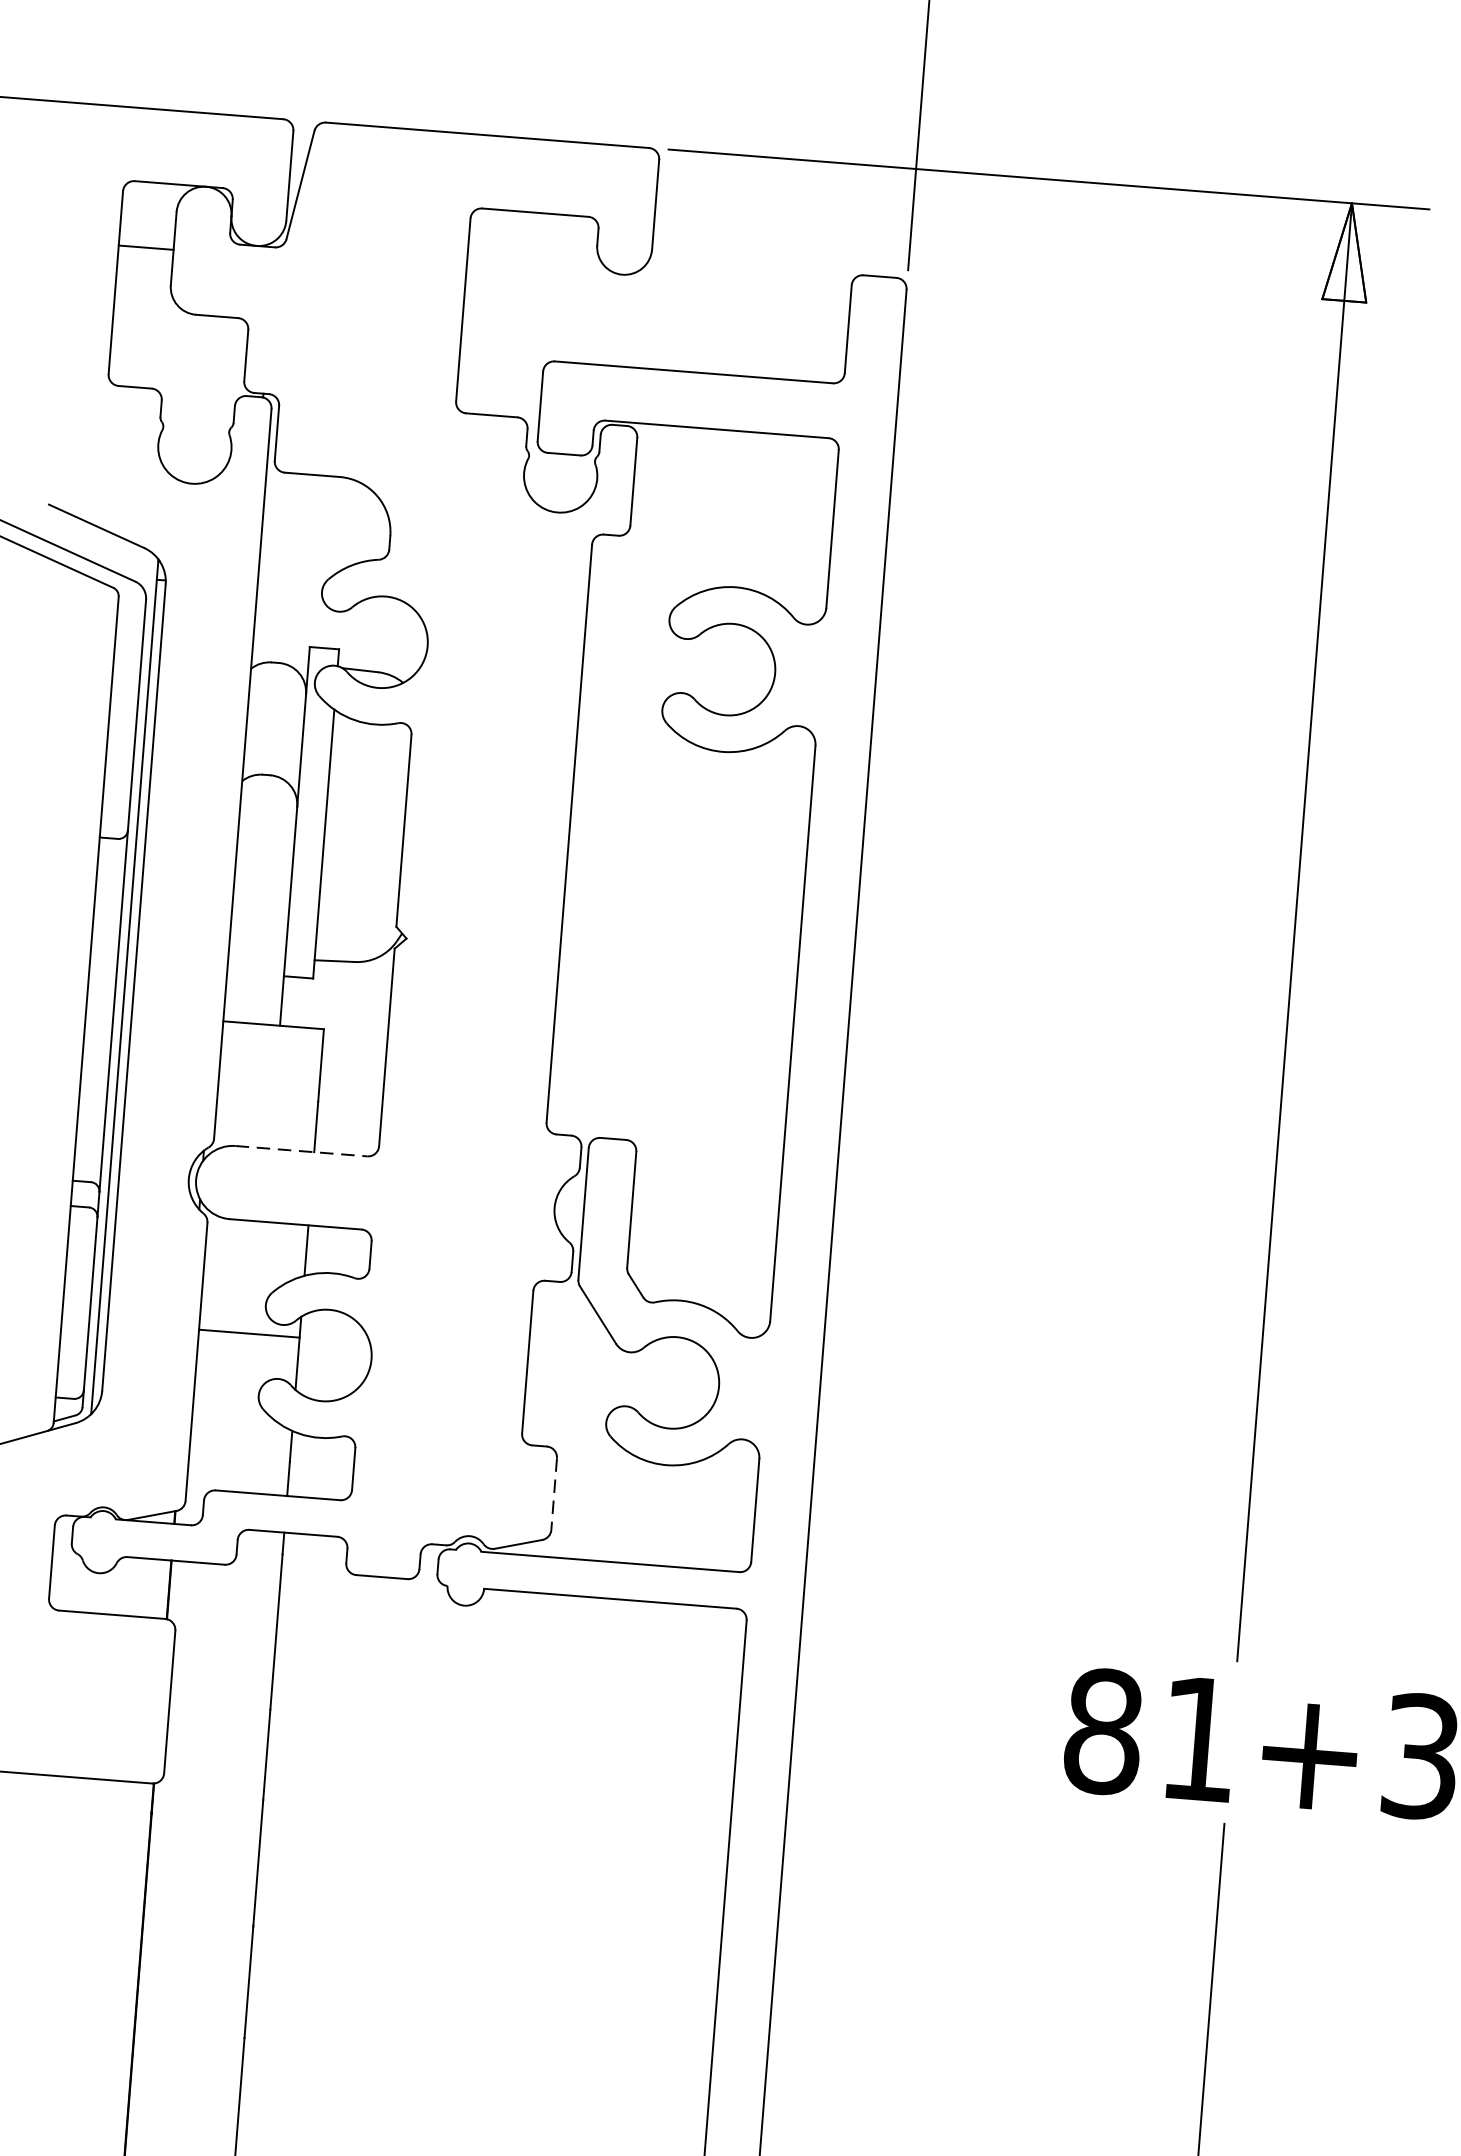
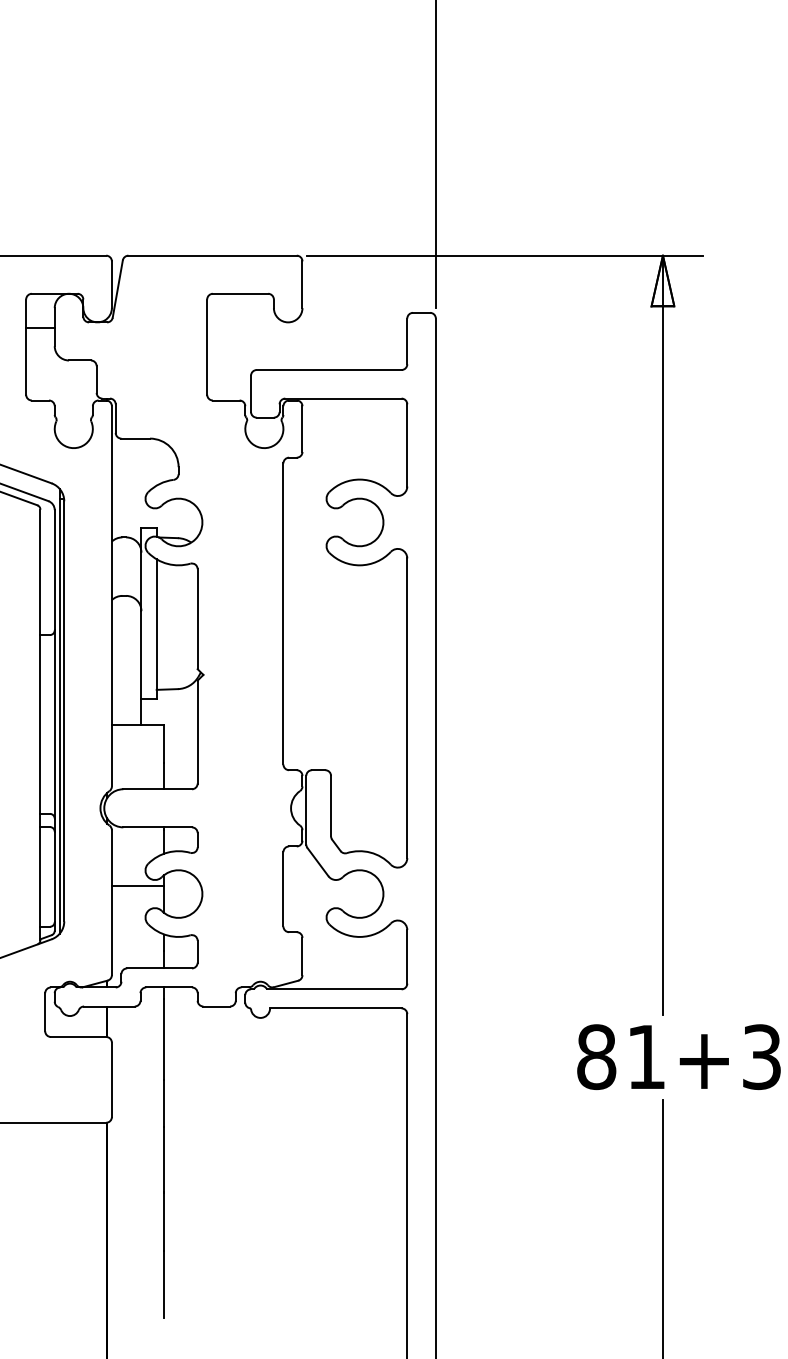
line: (303, 1151) -> (158, 789), dashed -> solid
line: (554, 1494) -> (302, 956), dashed -> solid

